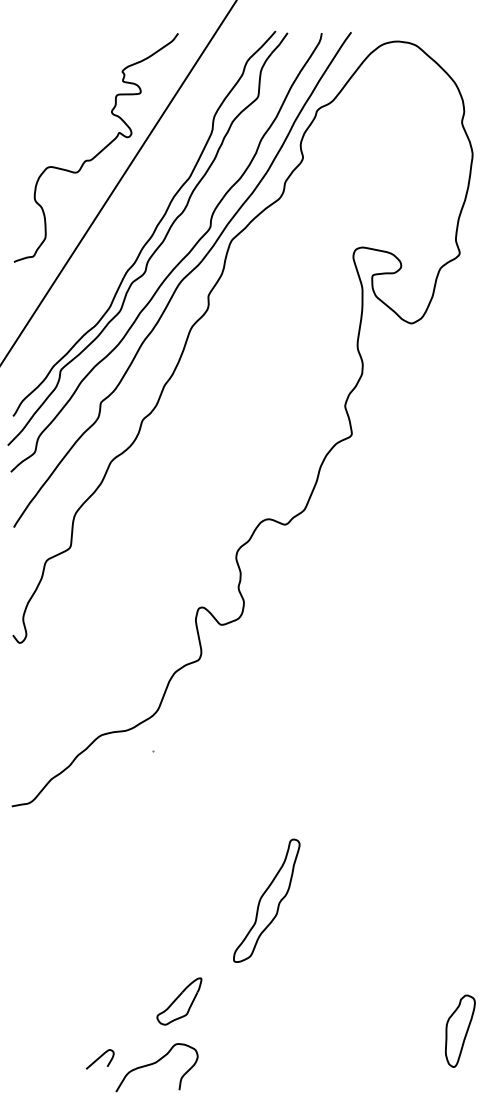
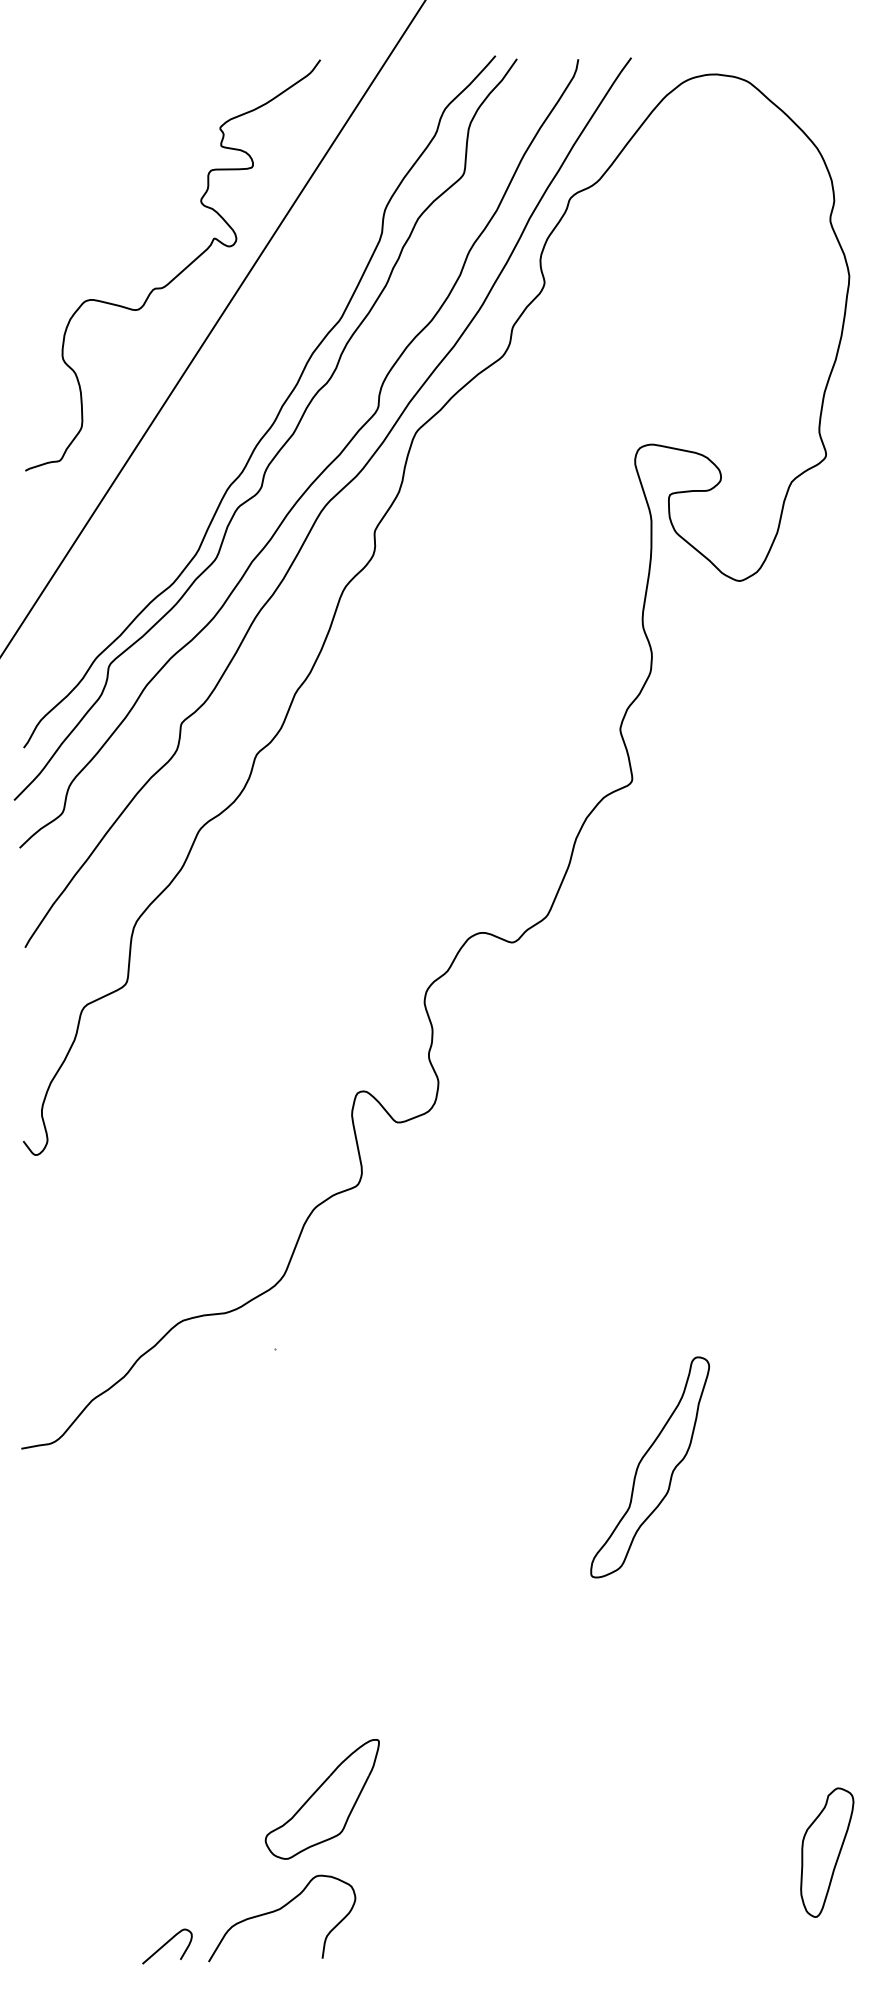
part: (266, 900) -> (649, 1466), moved
part: (179, 1001) -> (322, 1799), size x1.43
curve: (99, 1058) -> (166, 1944), moved

